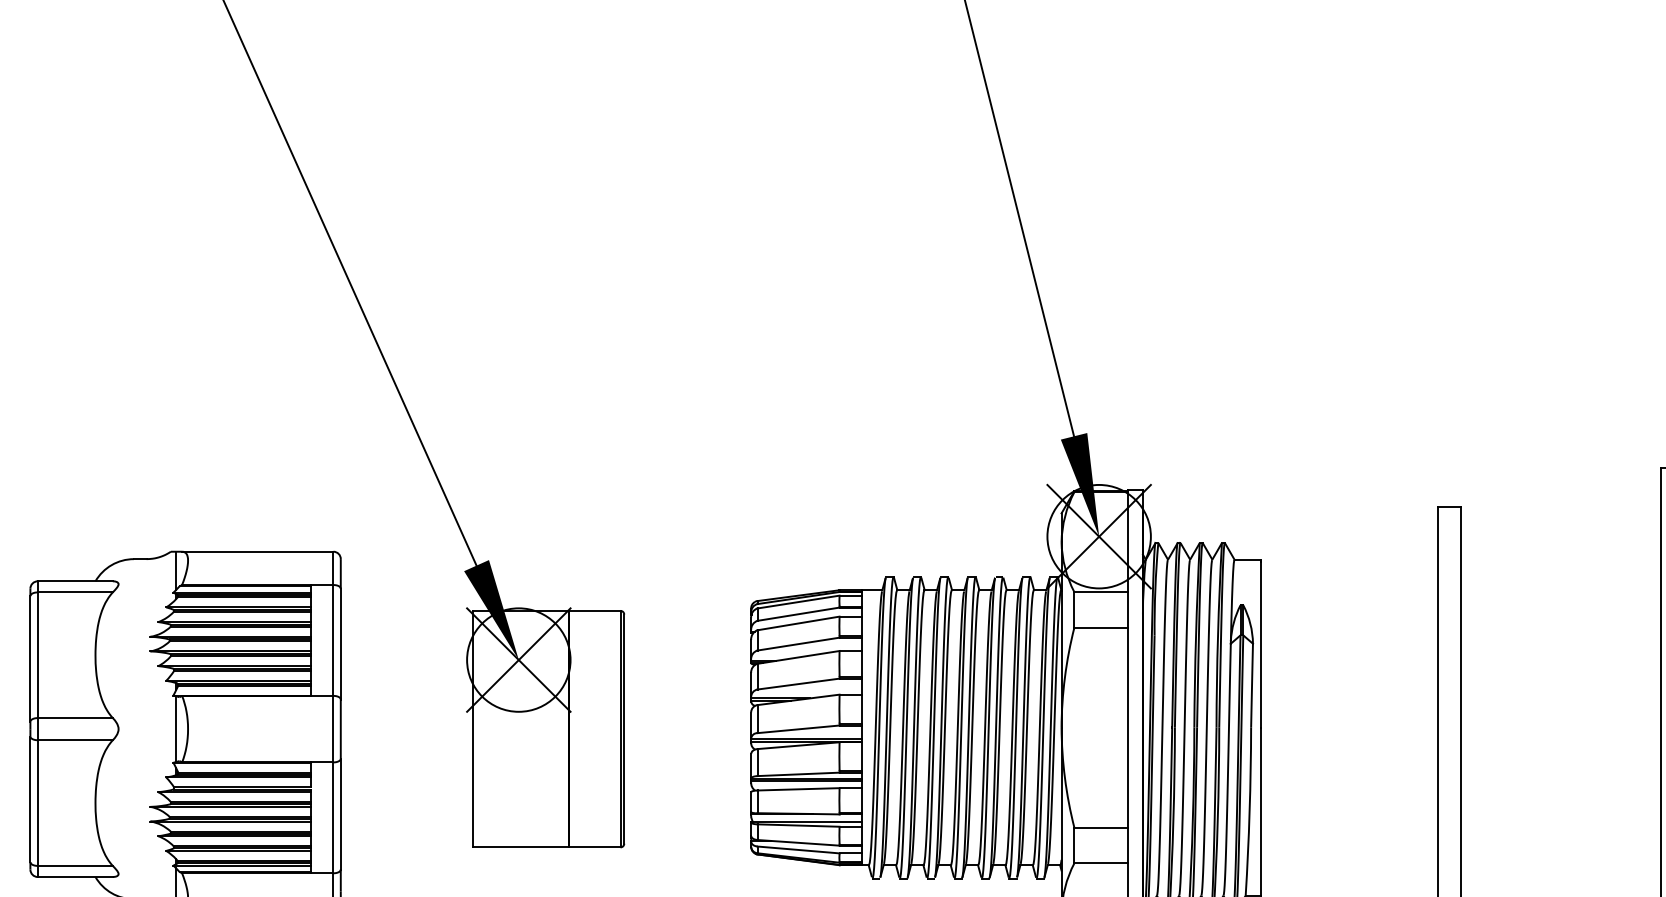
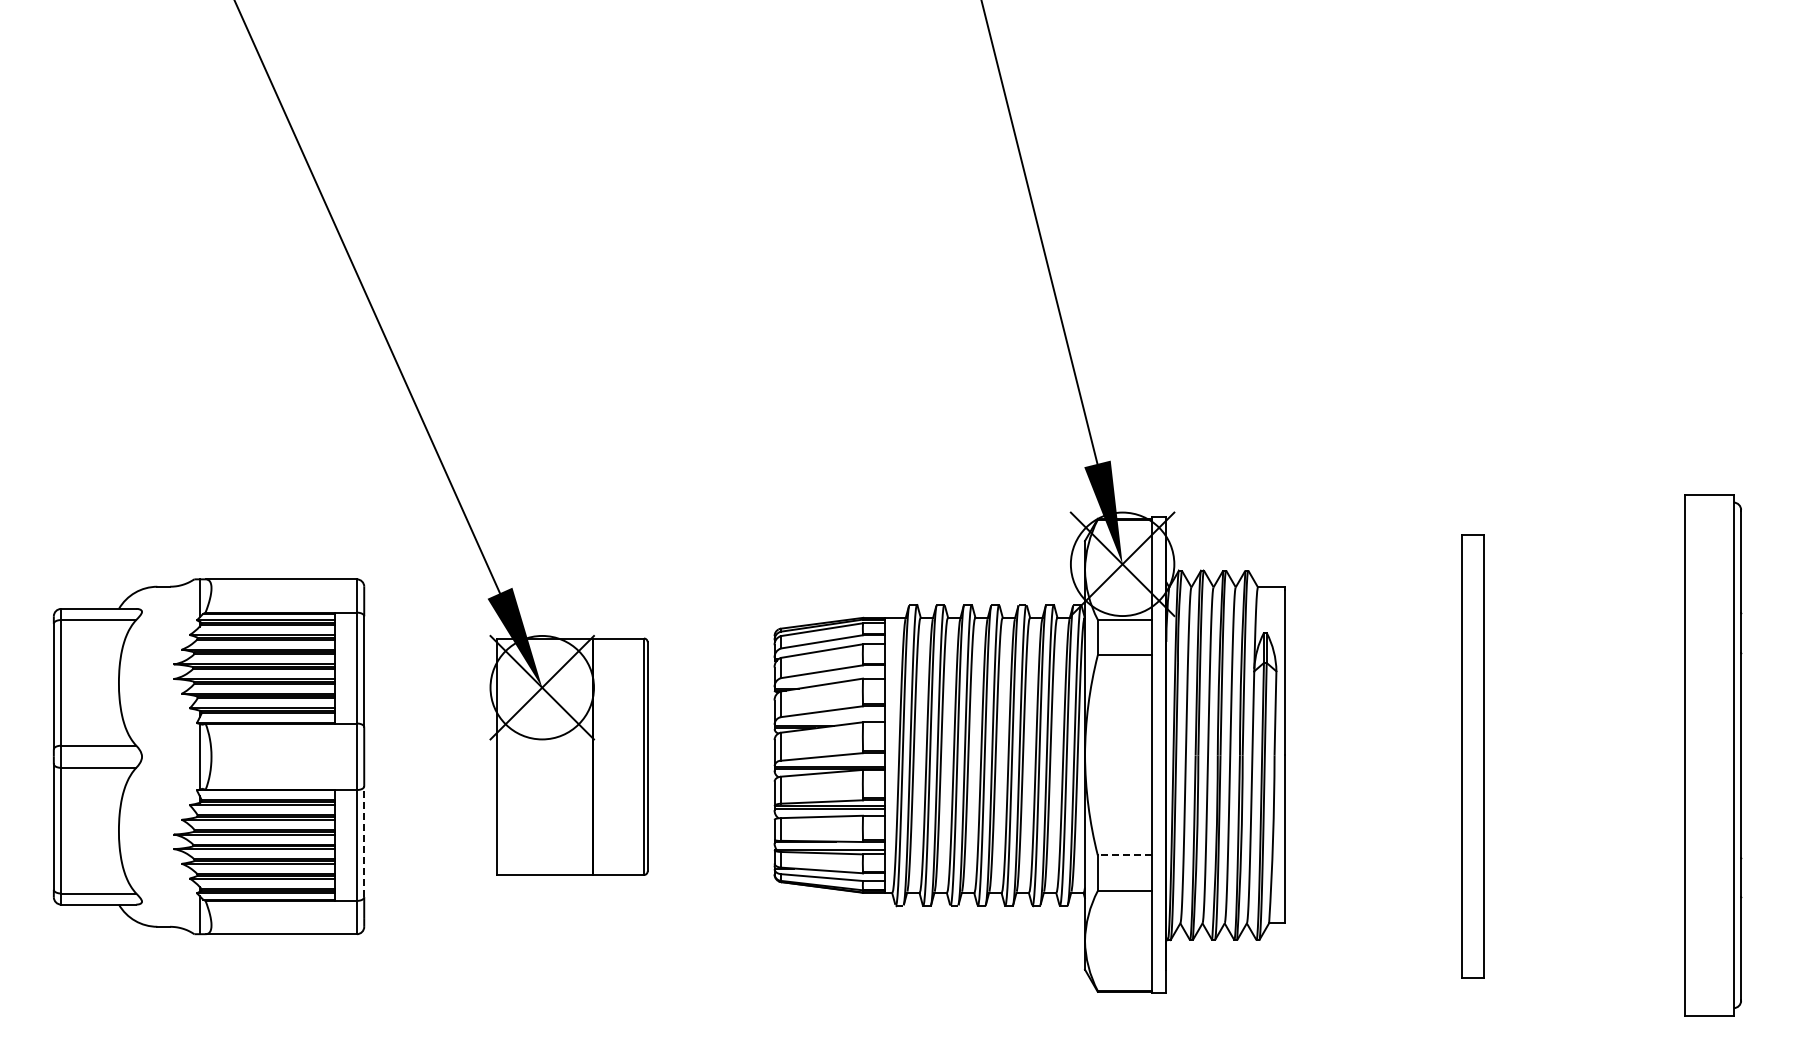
line: (341, 813) -> (364, 841), solid -> dashed
line: (1101, 827) -> (1124, 855), solid -> dashed

